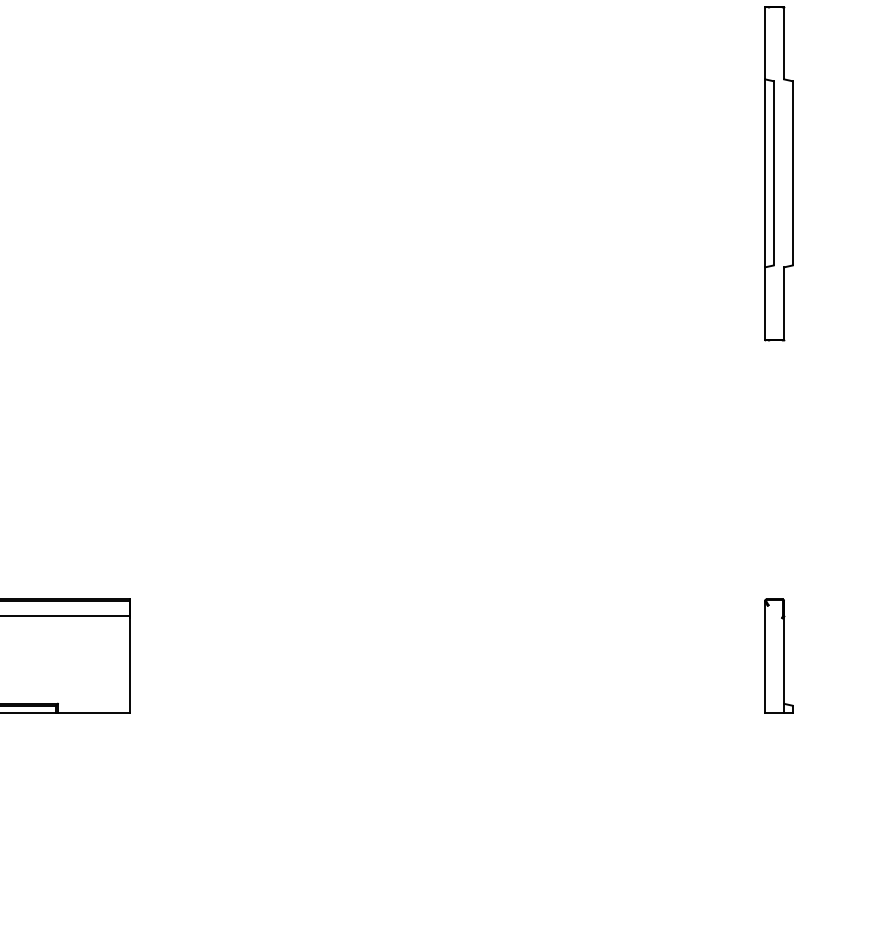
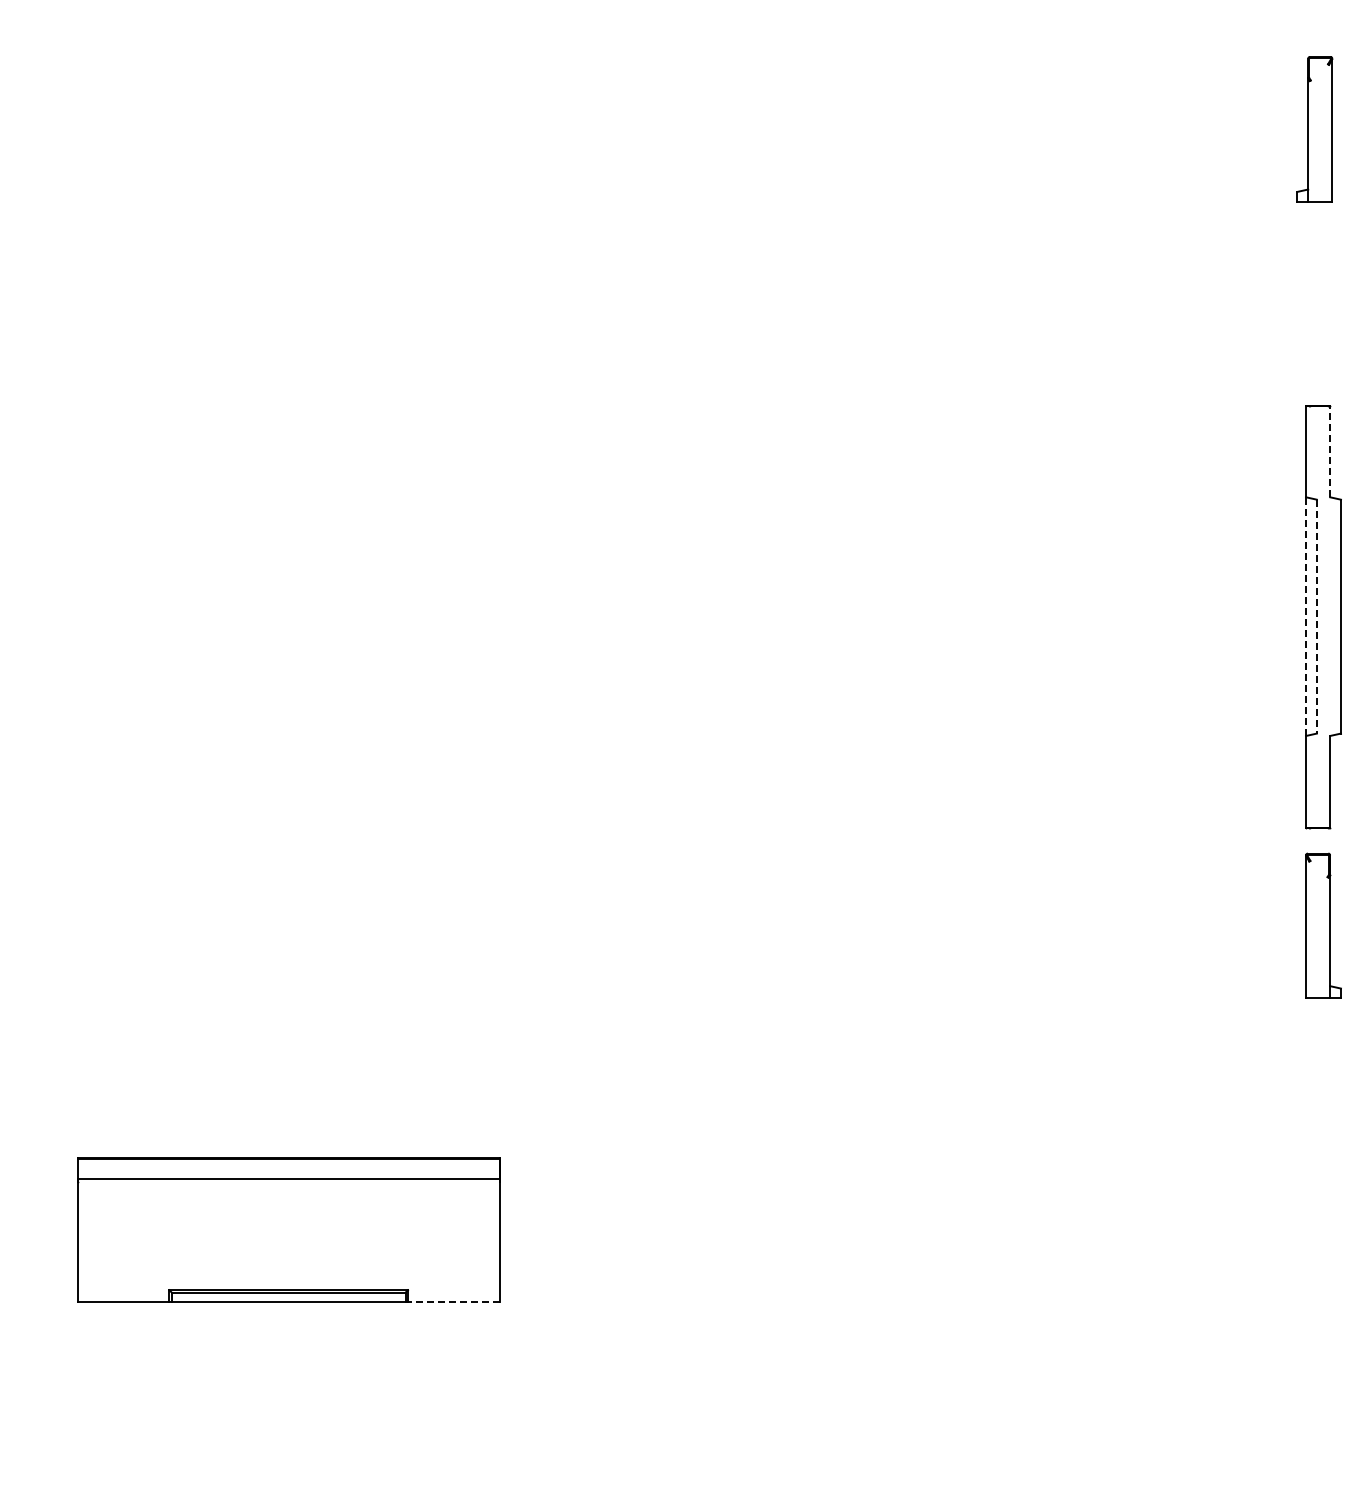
line: (784, 43) -> (1330, 451), solid -> dashed
line: (765, 173) -> (1306, 616), solid -> dashed
line: (773, 173) -> (1316, 616), solid -> dashed
part: (778, 656) -> (1323, 925), moved
line: (93, 713) -> (453, 1302), solid -> dashed

